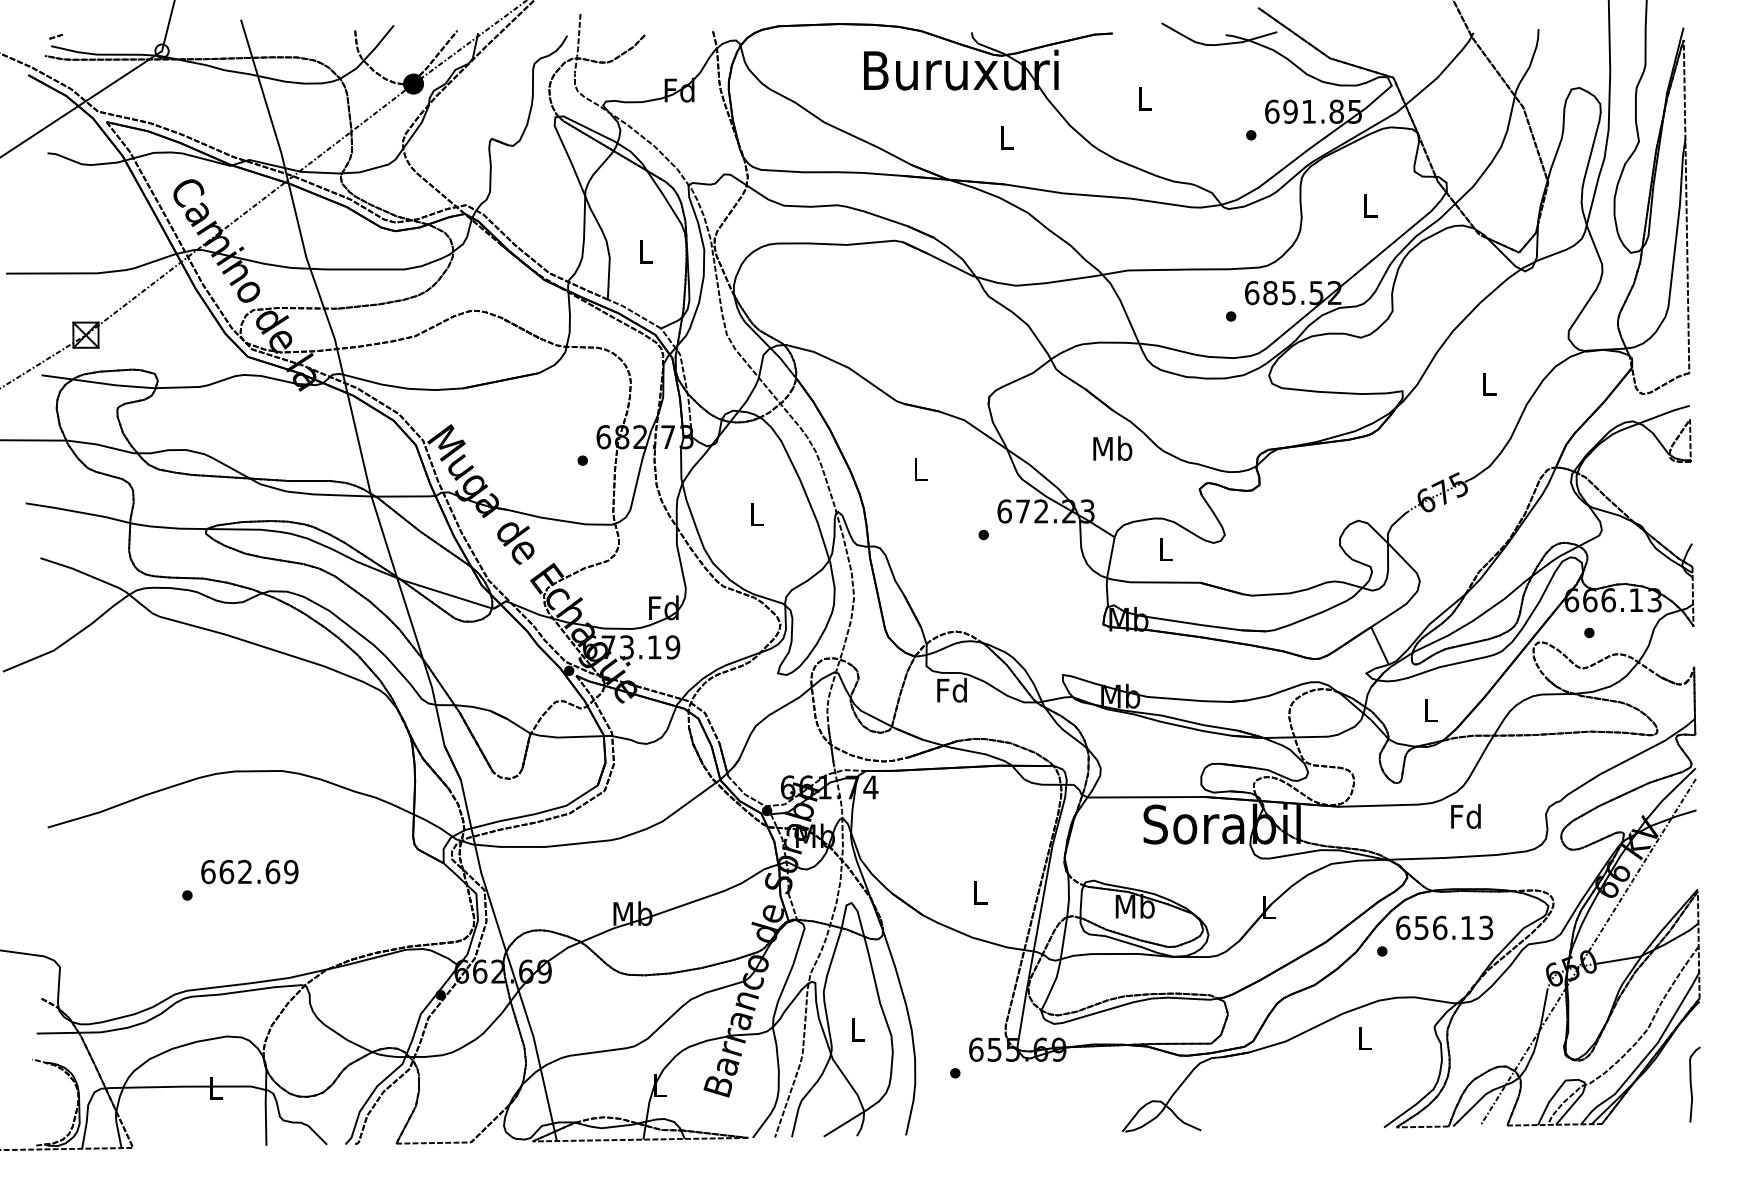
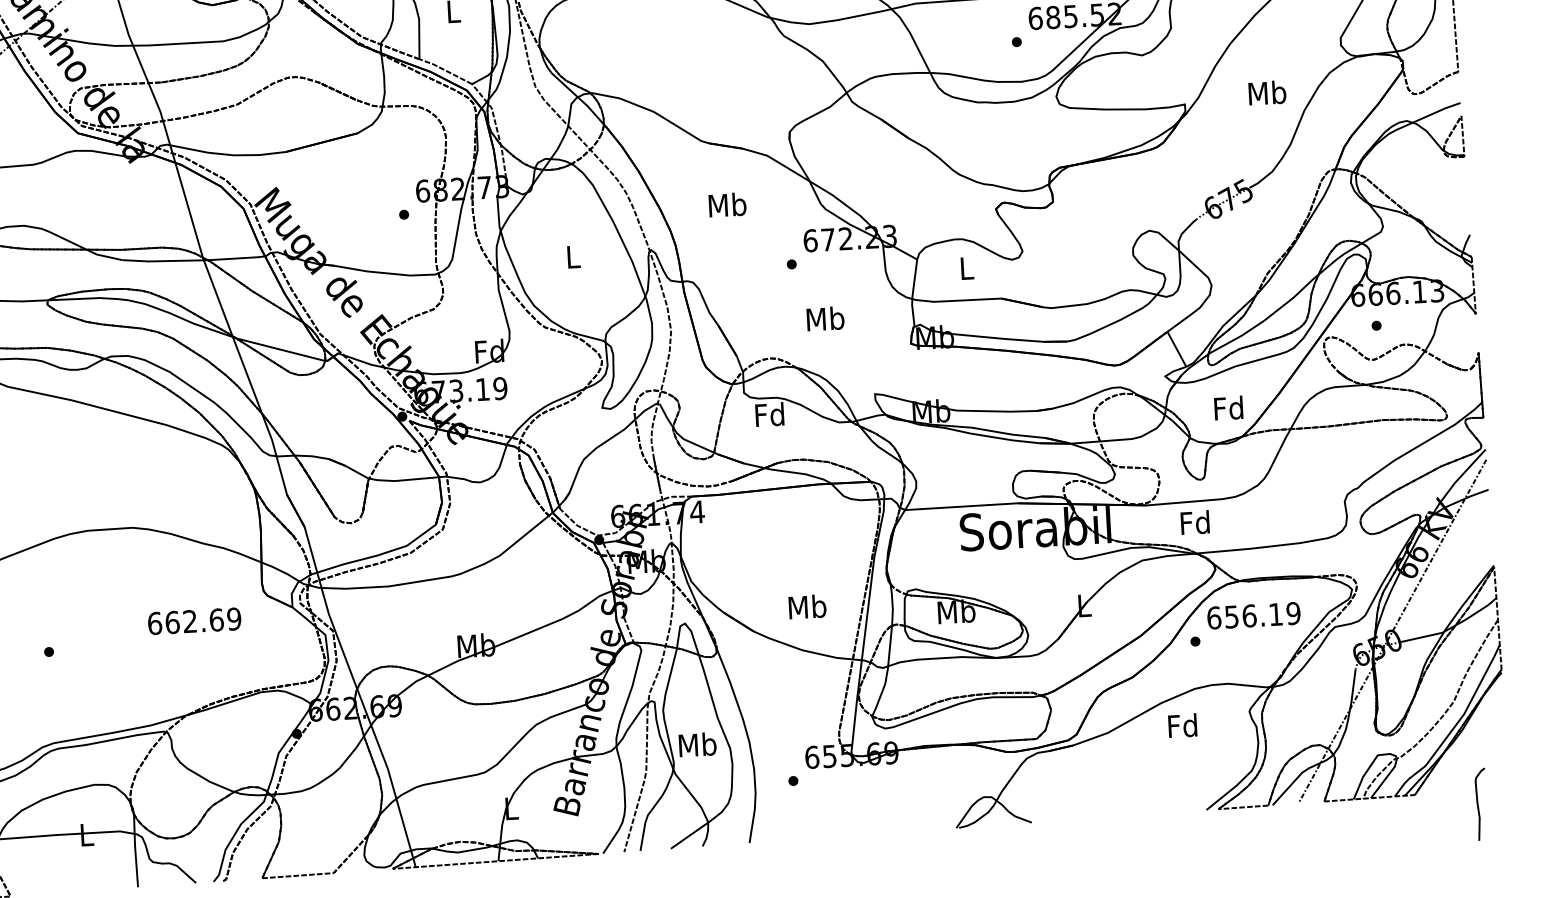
text: (1488, 383) -> (1266, 92), L -> Mb
text: (1112, 448) -> (825, 318), moved
text: (920, 468) -> (727, 204), L -> Mb
text: (1430, 709) -> (1228, 407), L -> Fd
text: (1465, 816) -> (1194, 522), moved
text: (249, 872) -> (194, 621), moved
text: (979, 892) -> (806, 606), L -> Mb
text: (1485, 927) -> (1292, 613), 656.13 -> 656.19
text: (857, 1029) -> (697, 744), L -> Mb
text: (1363, 1038) -> (1182, 725), L -> Fd
curve: (1691, 1084) -> (1478, 804), moved

